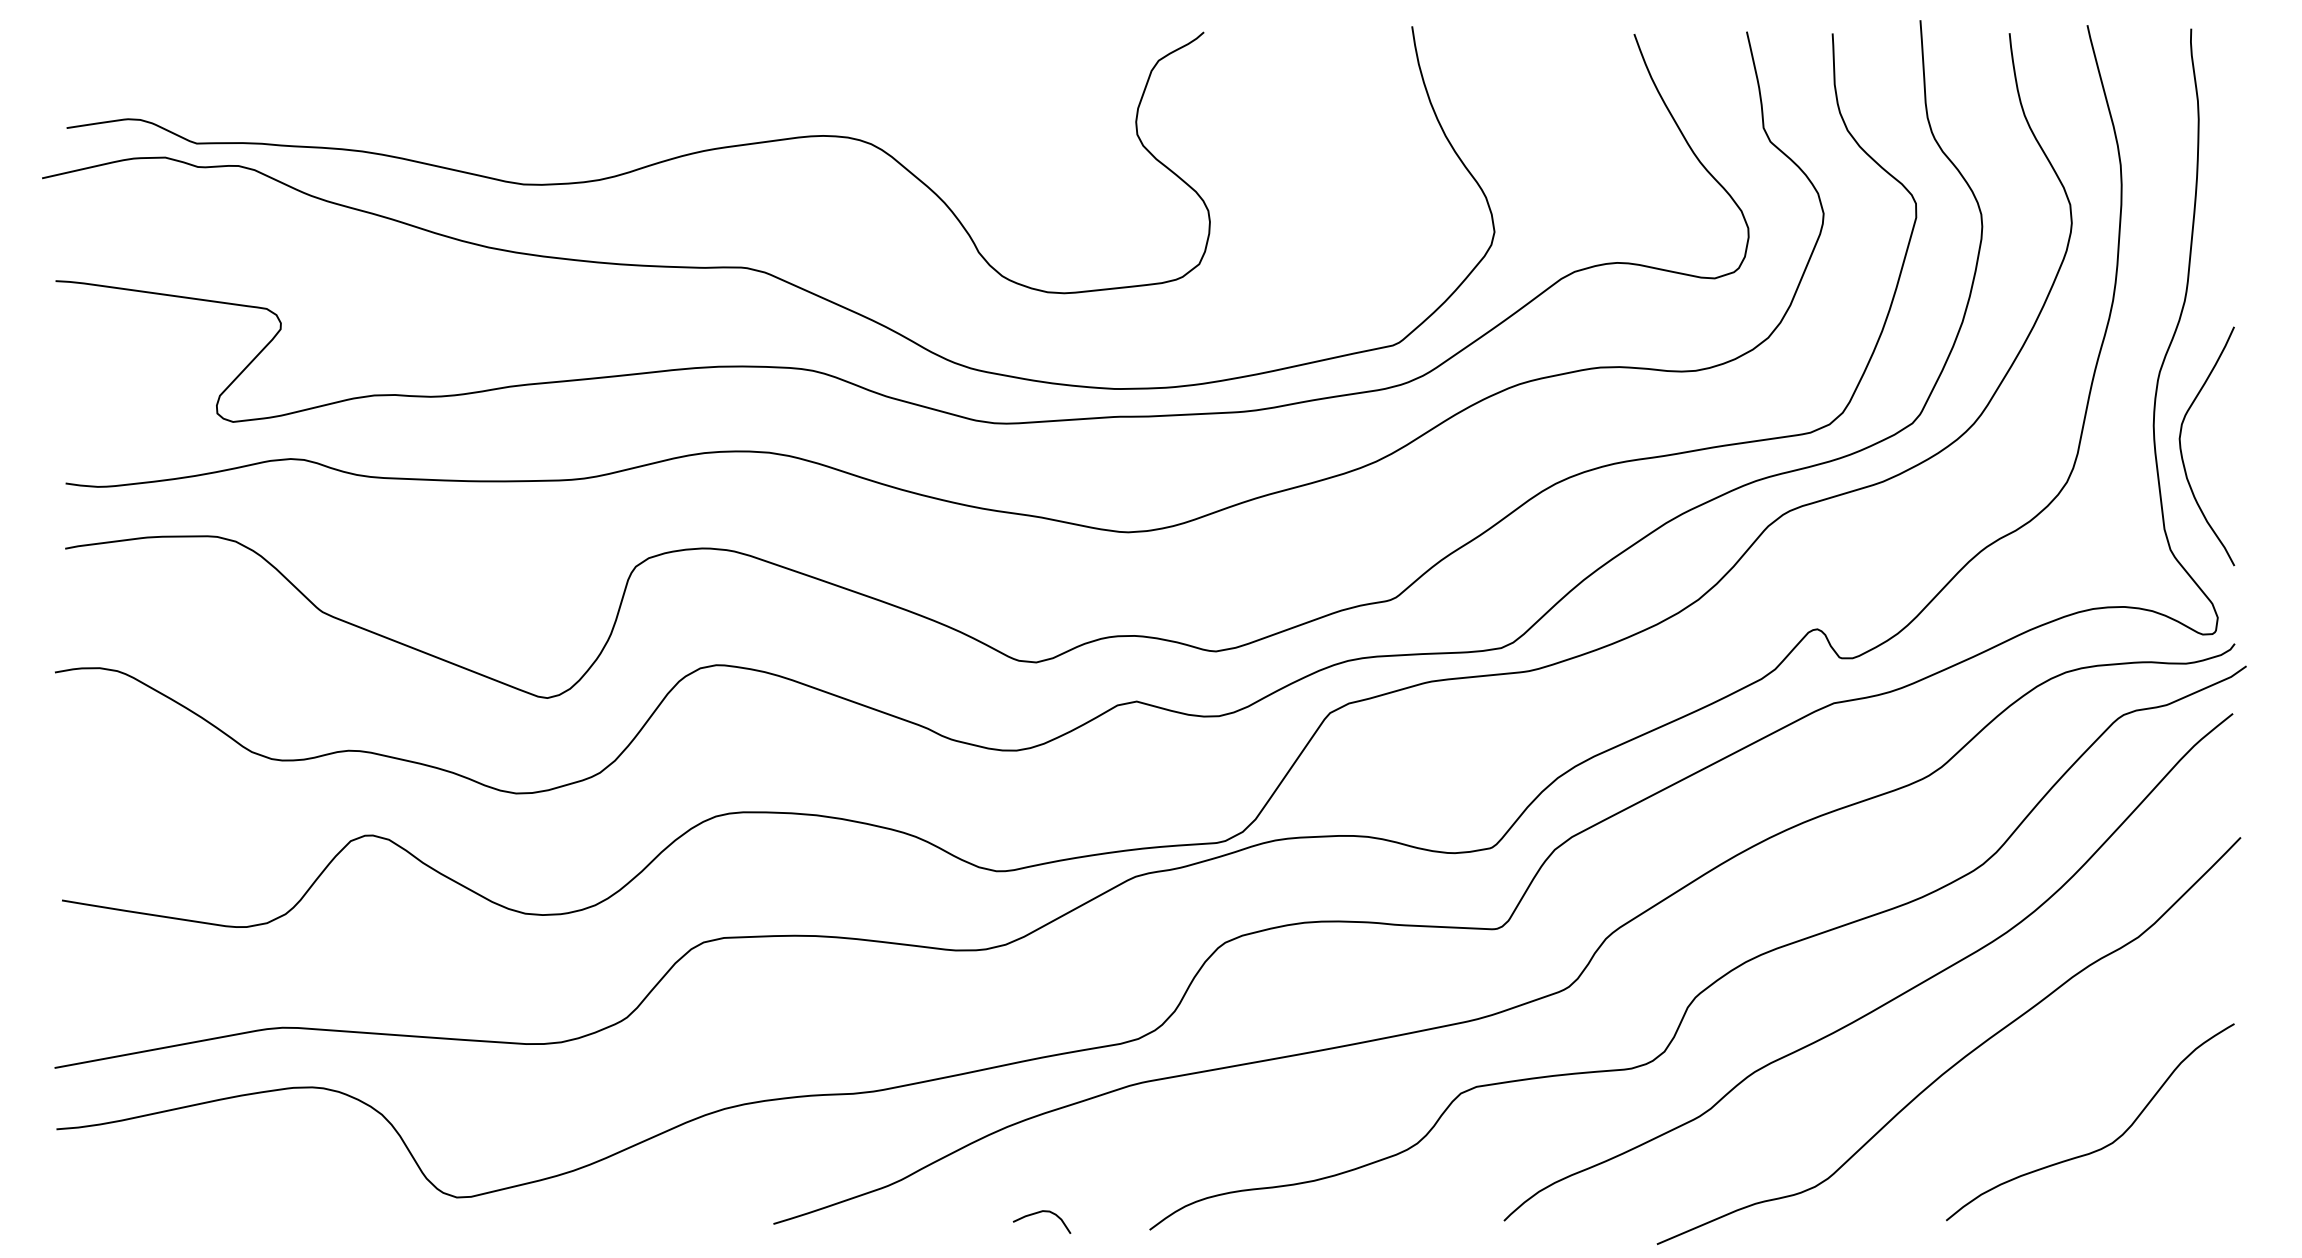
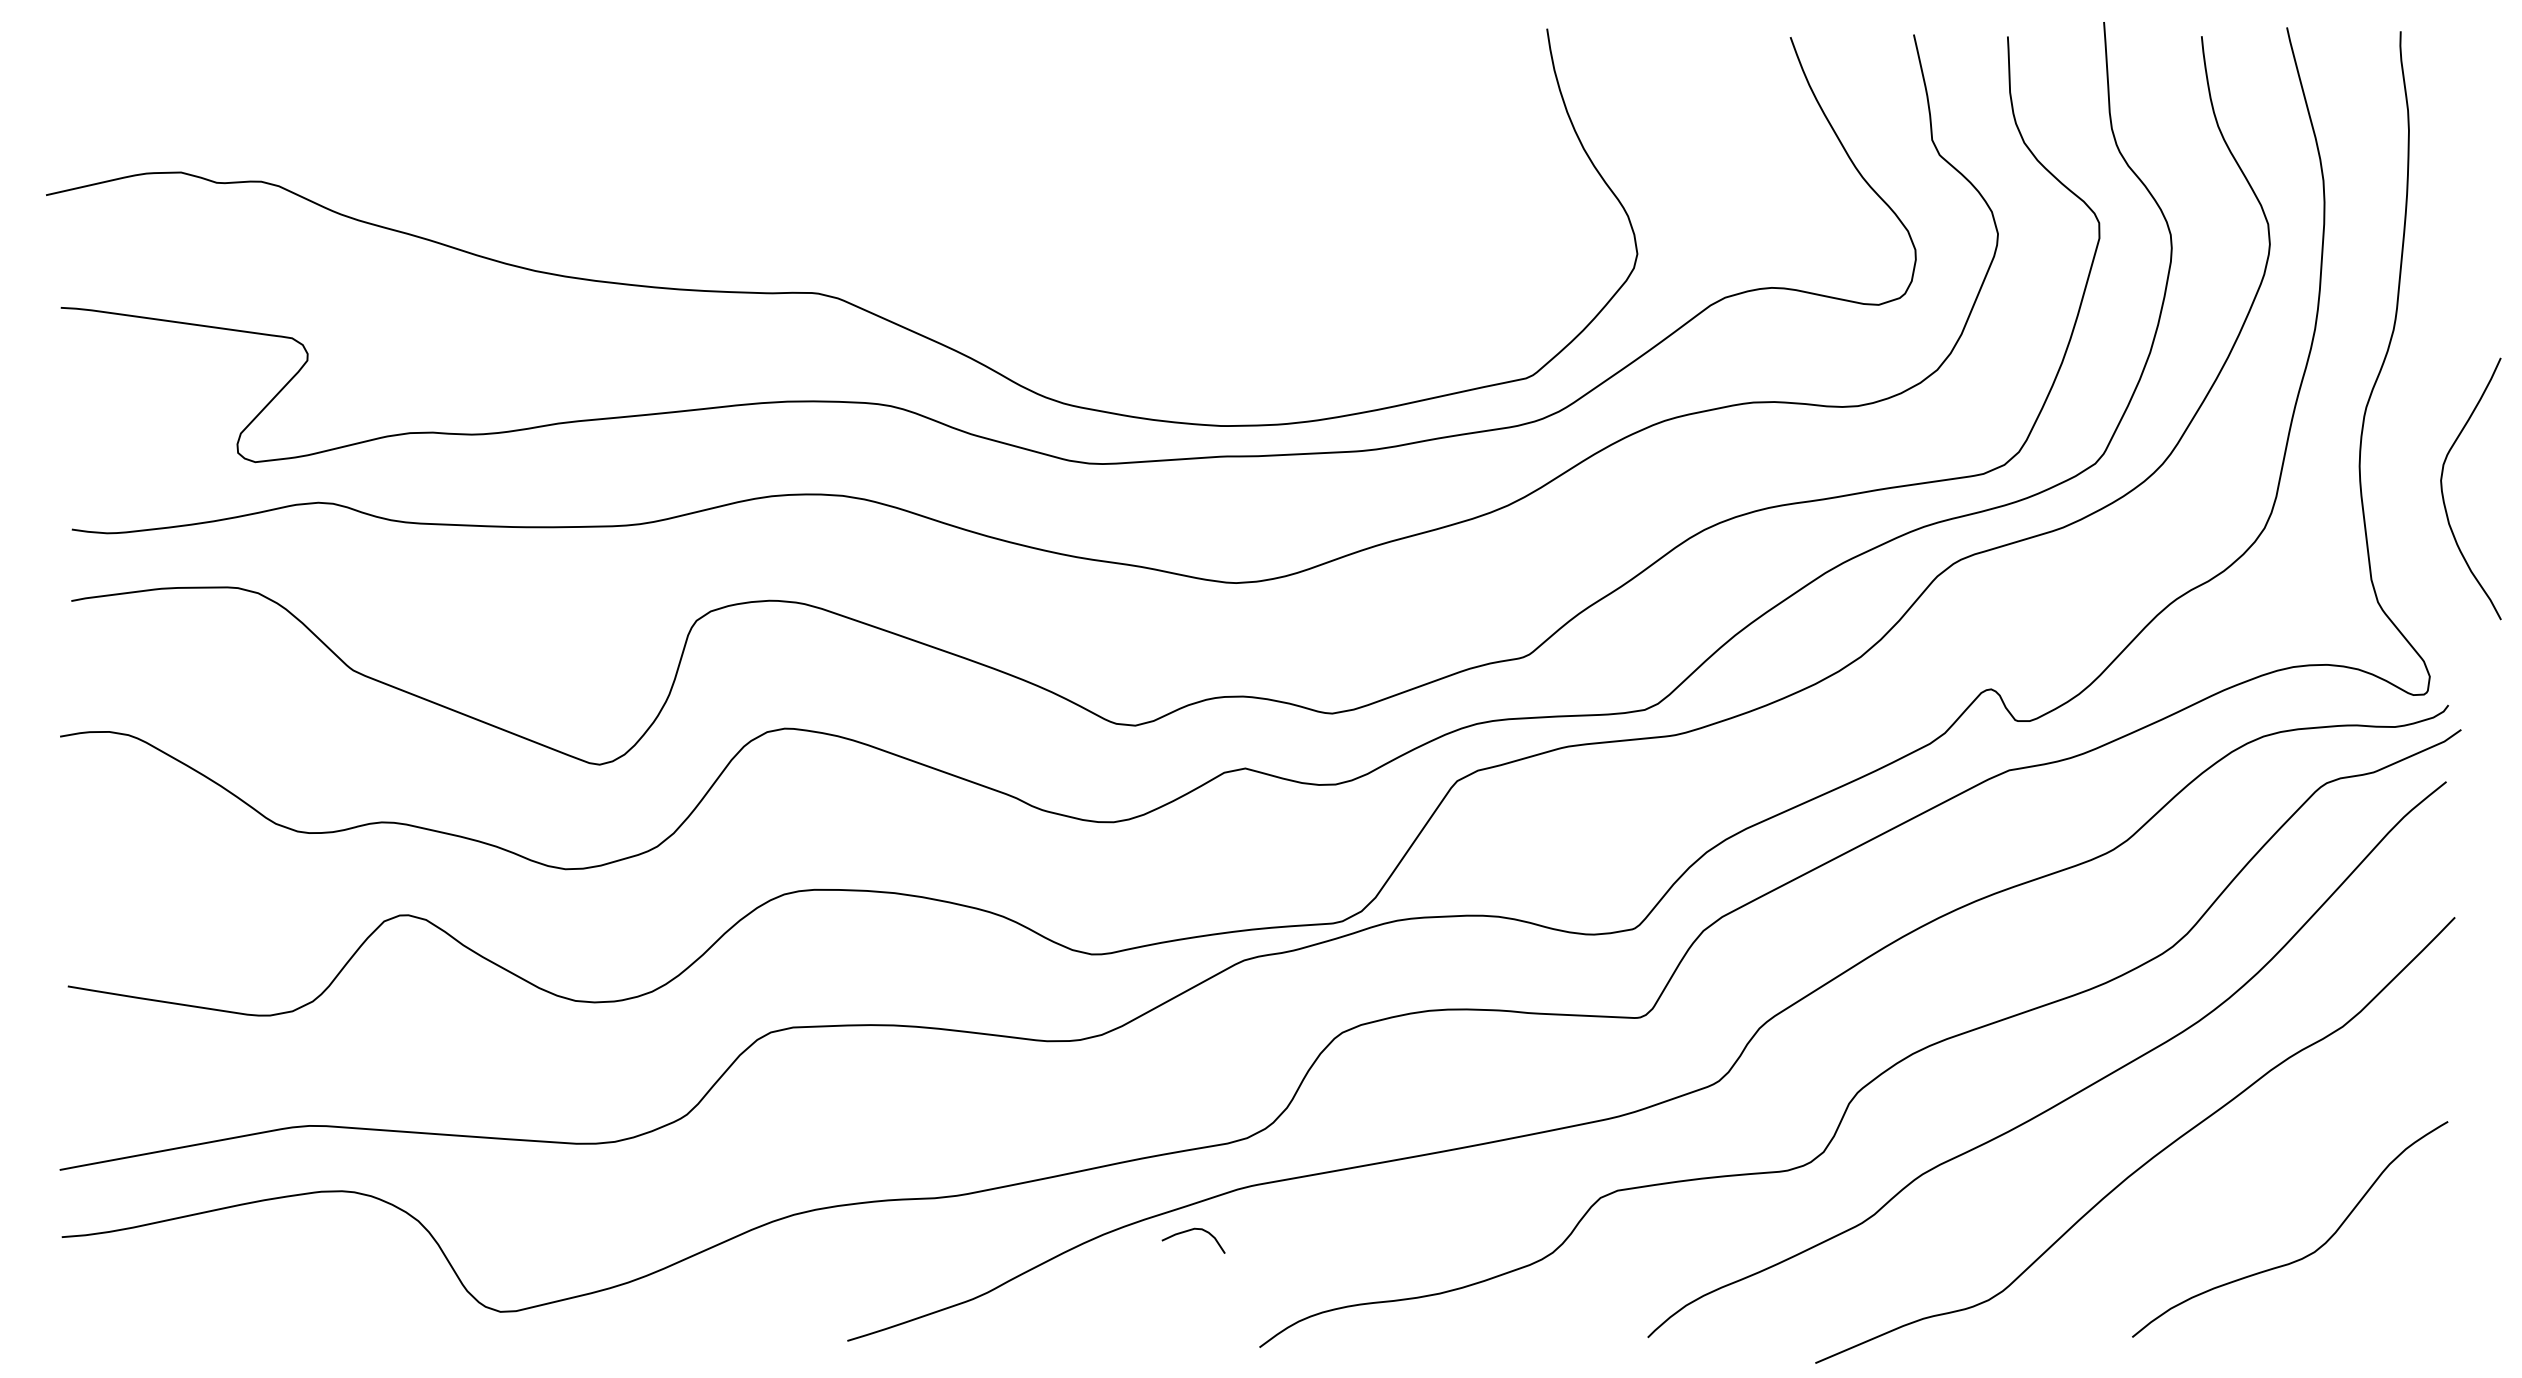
curve: (640, 167) -> (701, 183), removed
curve: (2181, 449) -> (2443, 492), moved
curve: (1038, 1213) -> (1189, 1231), moved

